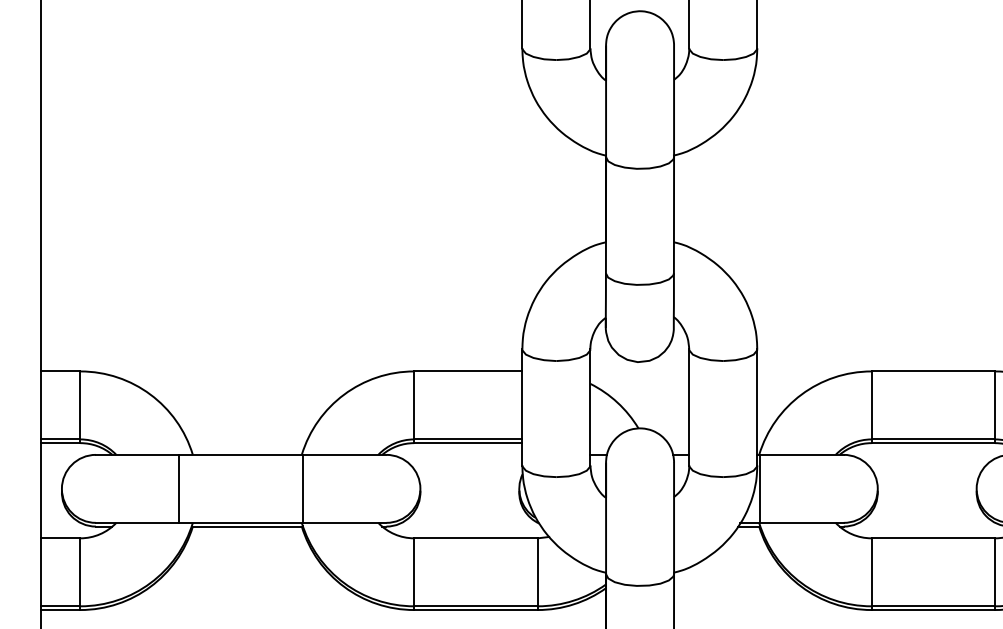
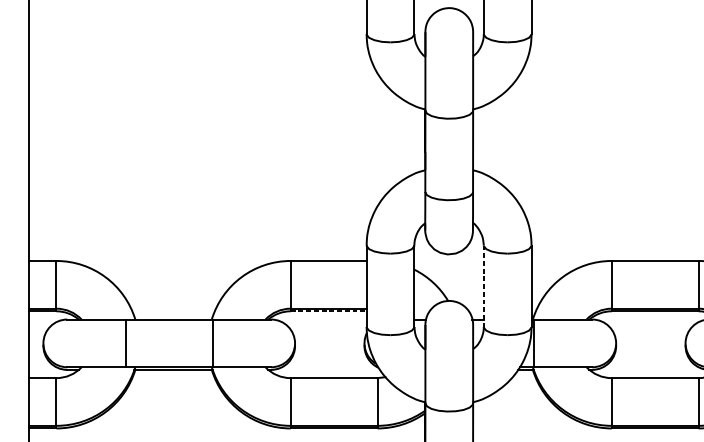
line: (689, 407) -> (483, 286), solid -> dashed
line: (468, 443) -> (328, 311), solid -> dashed

